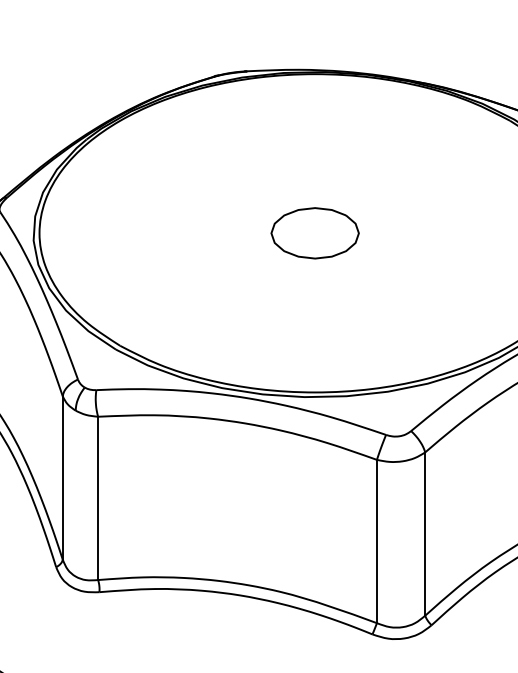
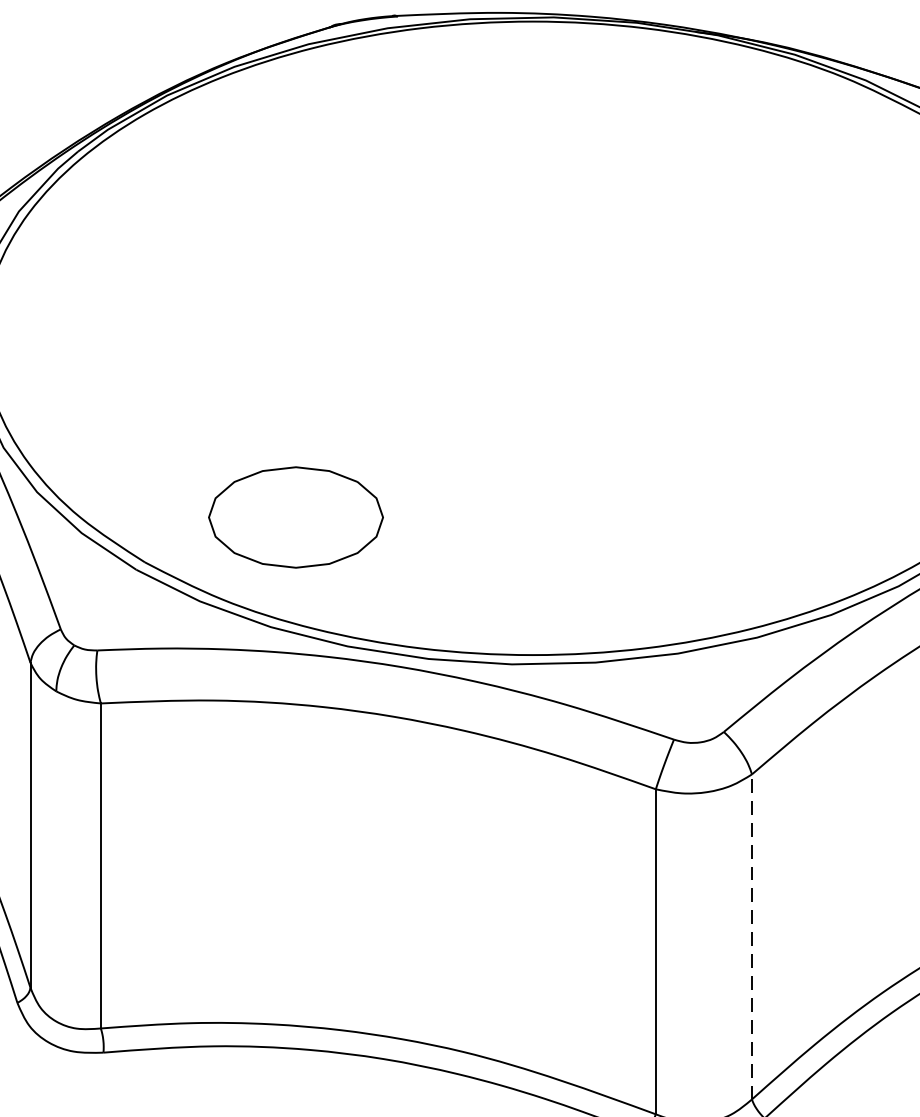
part: (314, 233) -> (294, 517), moved
line: (425, 534) -> (752, 937), solid -> dashed

